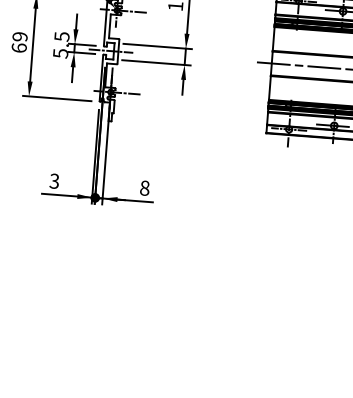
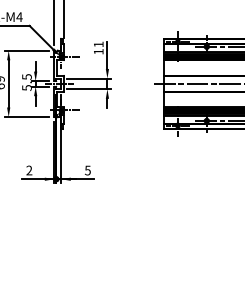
text: (54, 181) -> (29, 170), 3 -> 2
text: (144, 188) -> (87, 170), 8 -> 5

